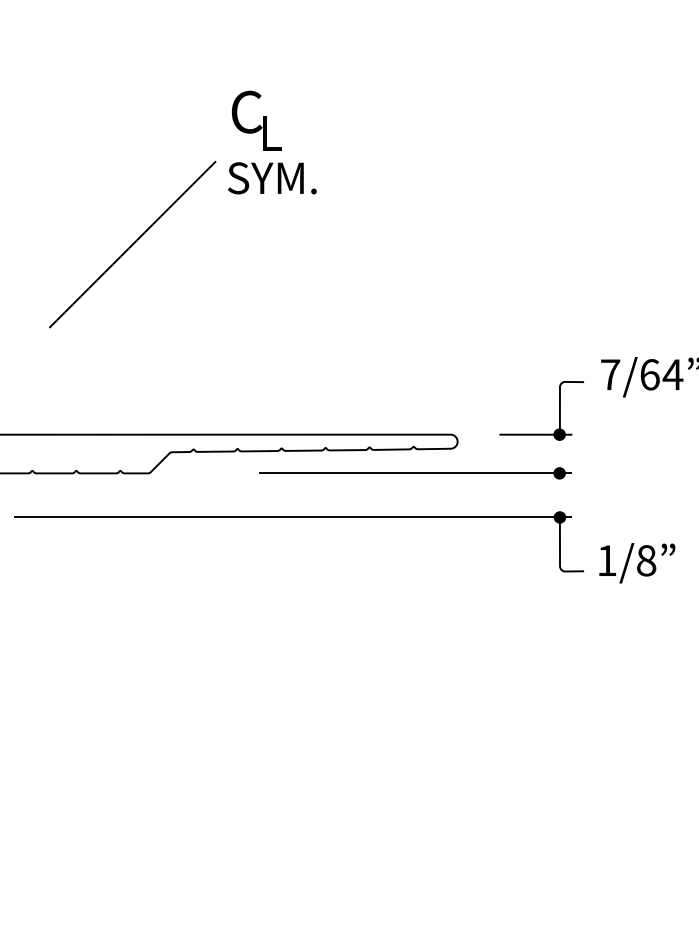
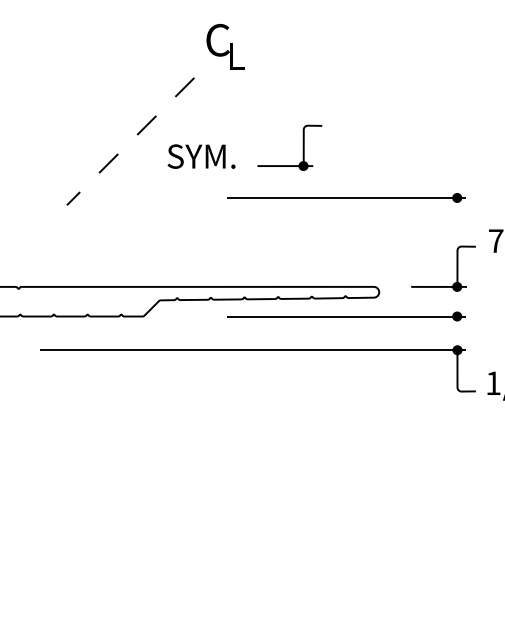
text: (272, 178) -> (201, 156), moved
line: (132, 244) -> (130, 141), solid -> dashed
part: (358, 252) -> (303, 147), added
part: (415, 318) -> (346, 198), added

